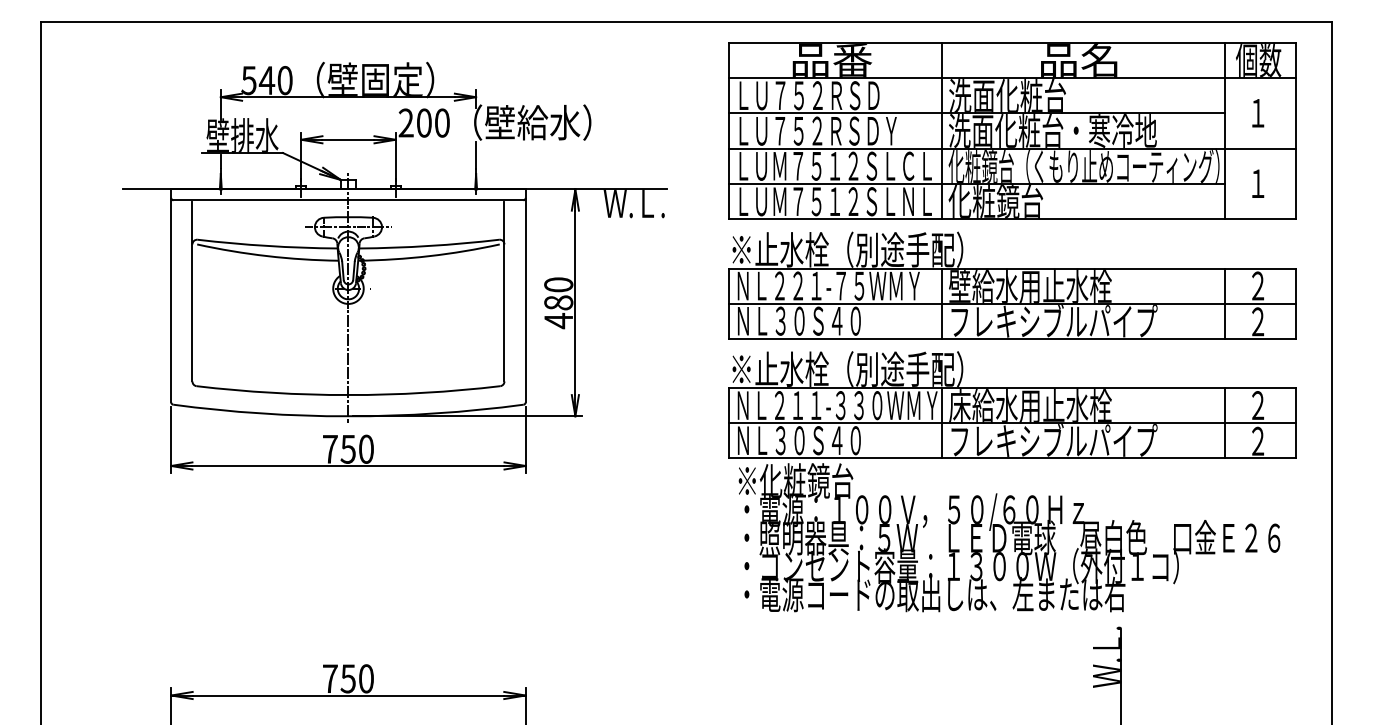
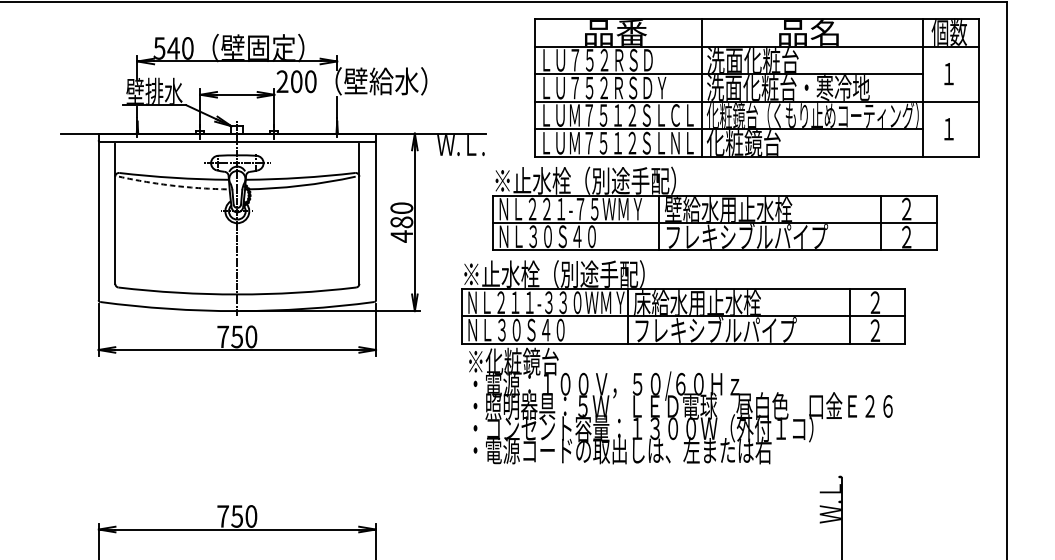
arc: (267, 256) -> (174, 186), solid -> dashed
part: (1012, 285) -> (714, 208), moved
part: (1012, 495) -> (683, 373), moved

